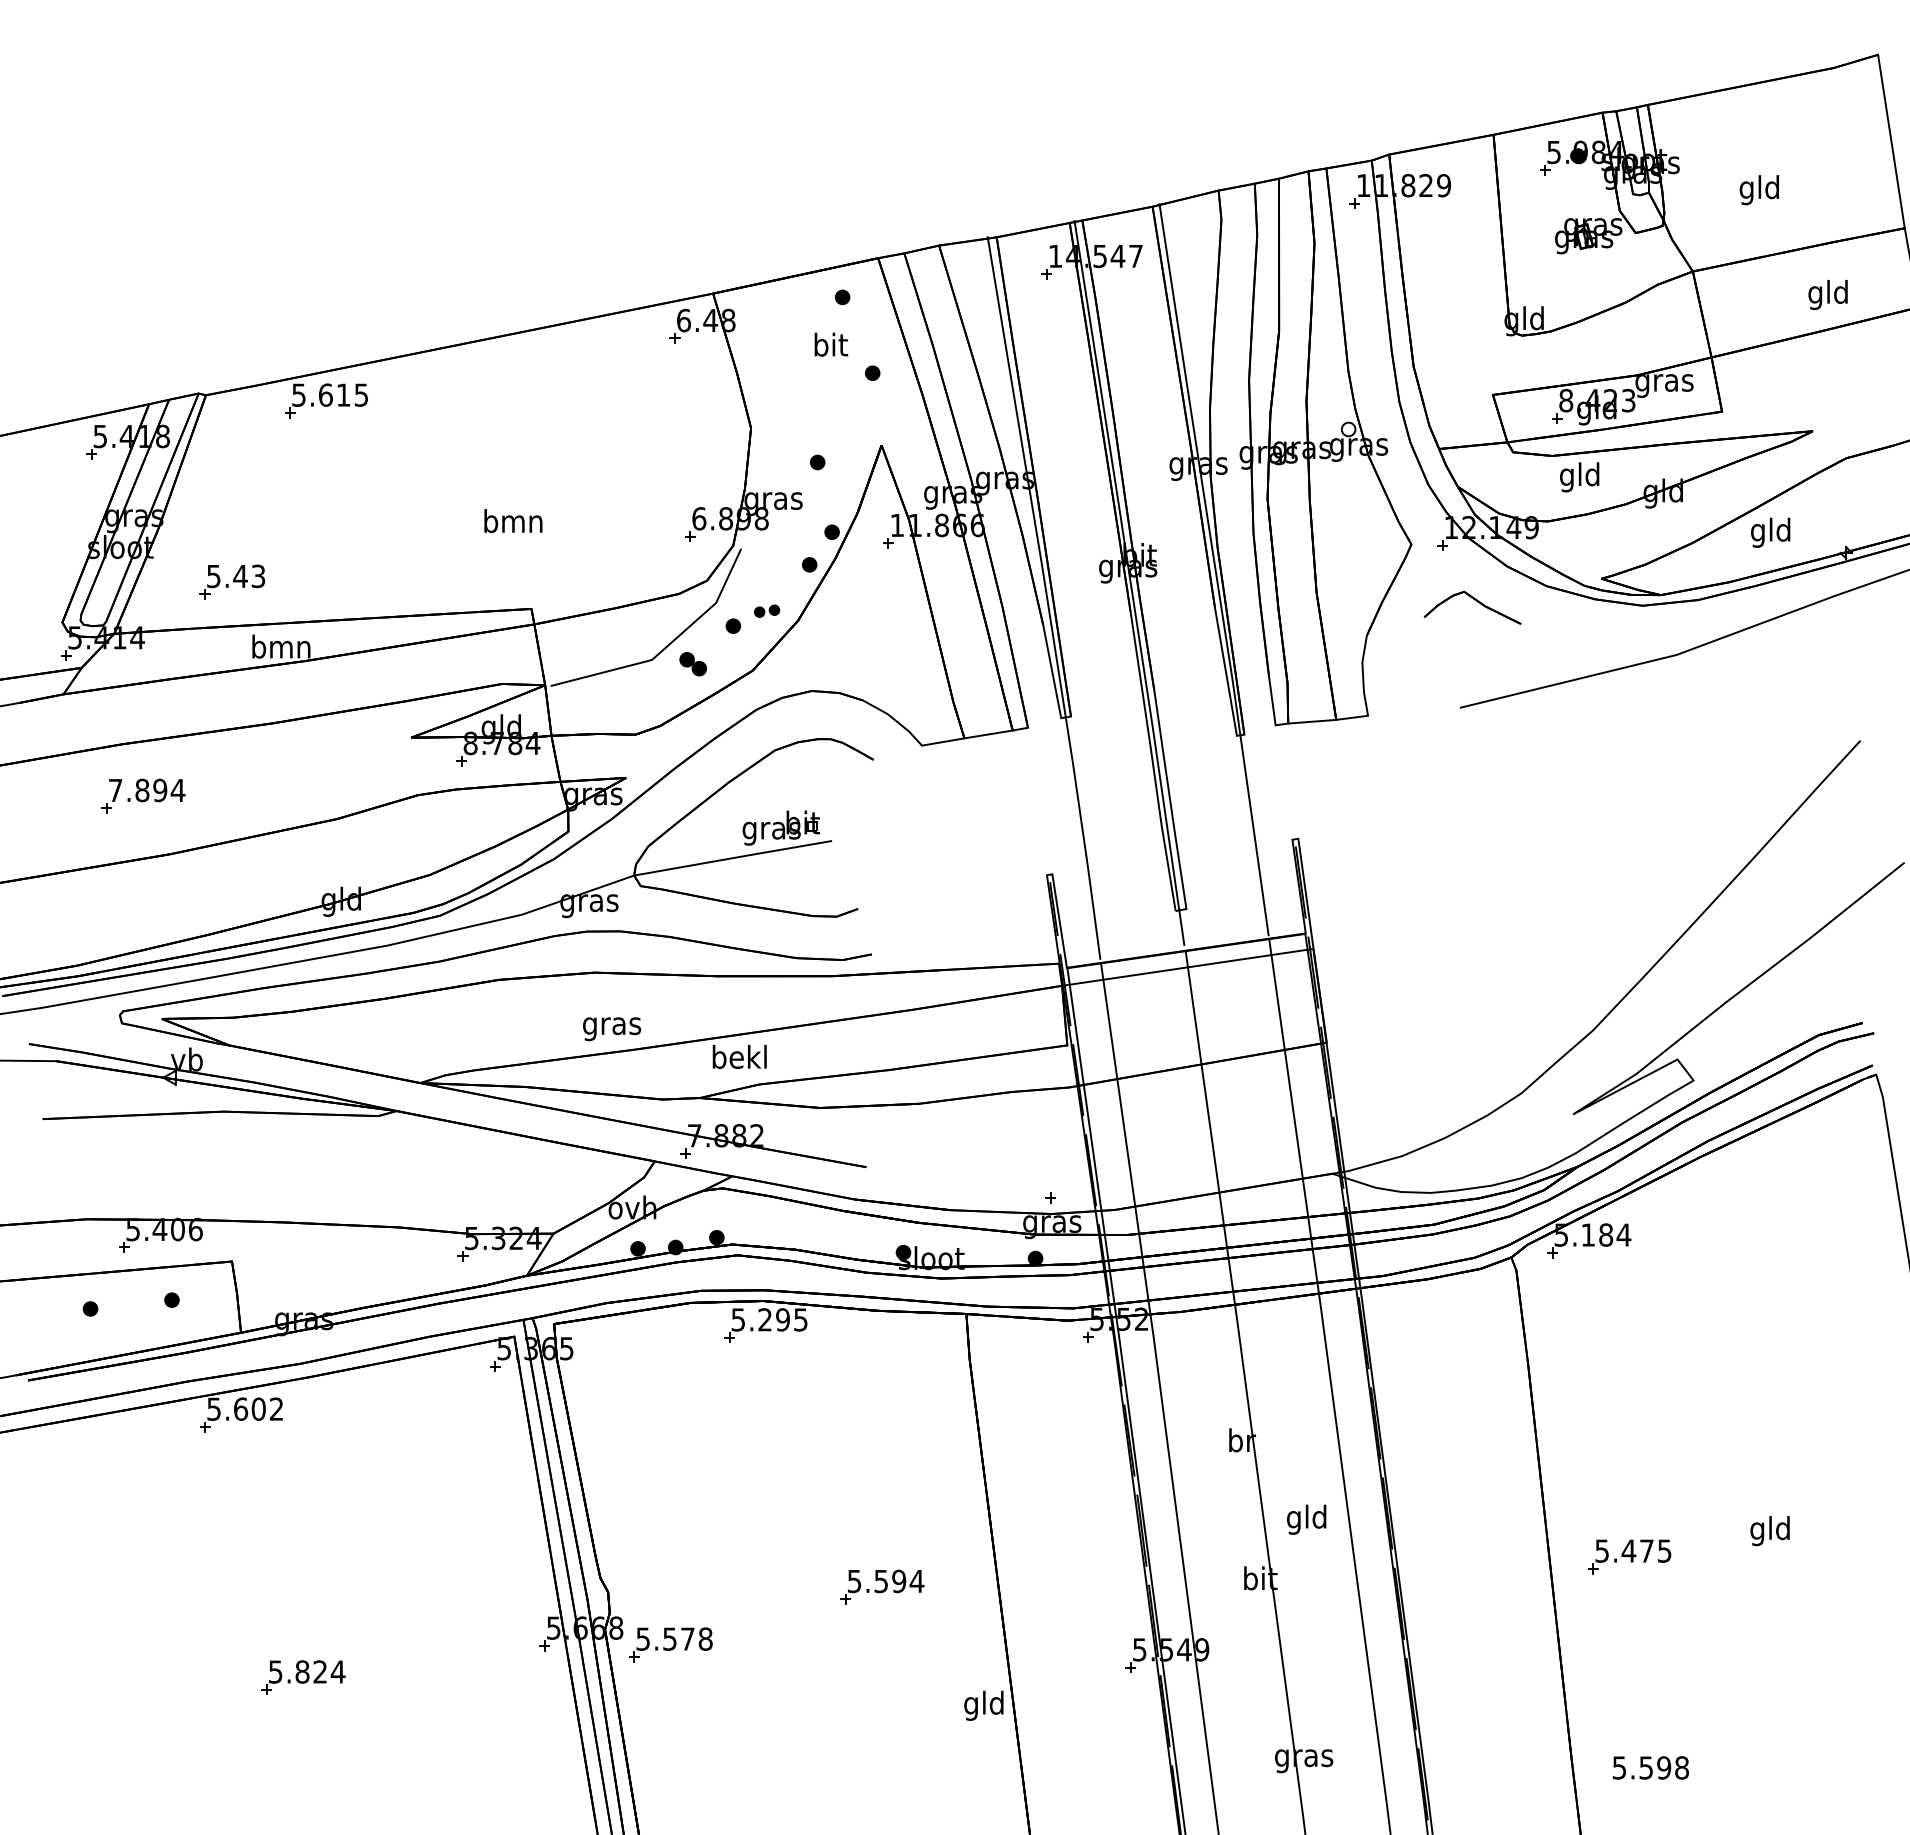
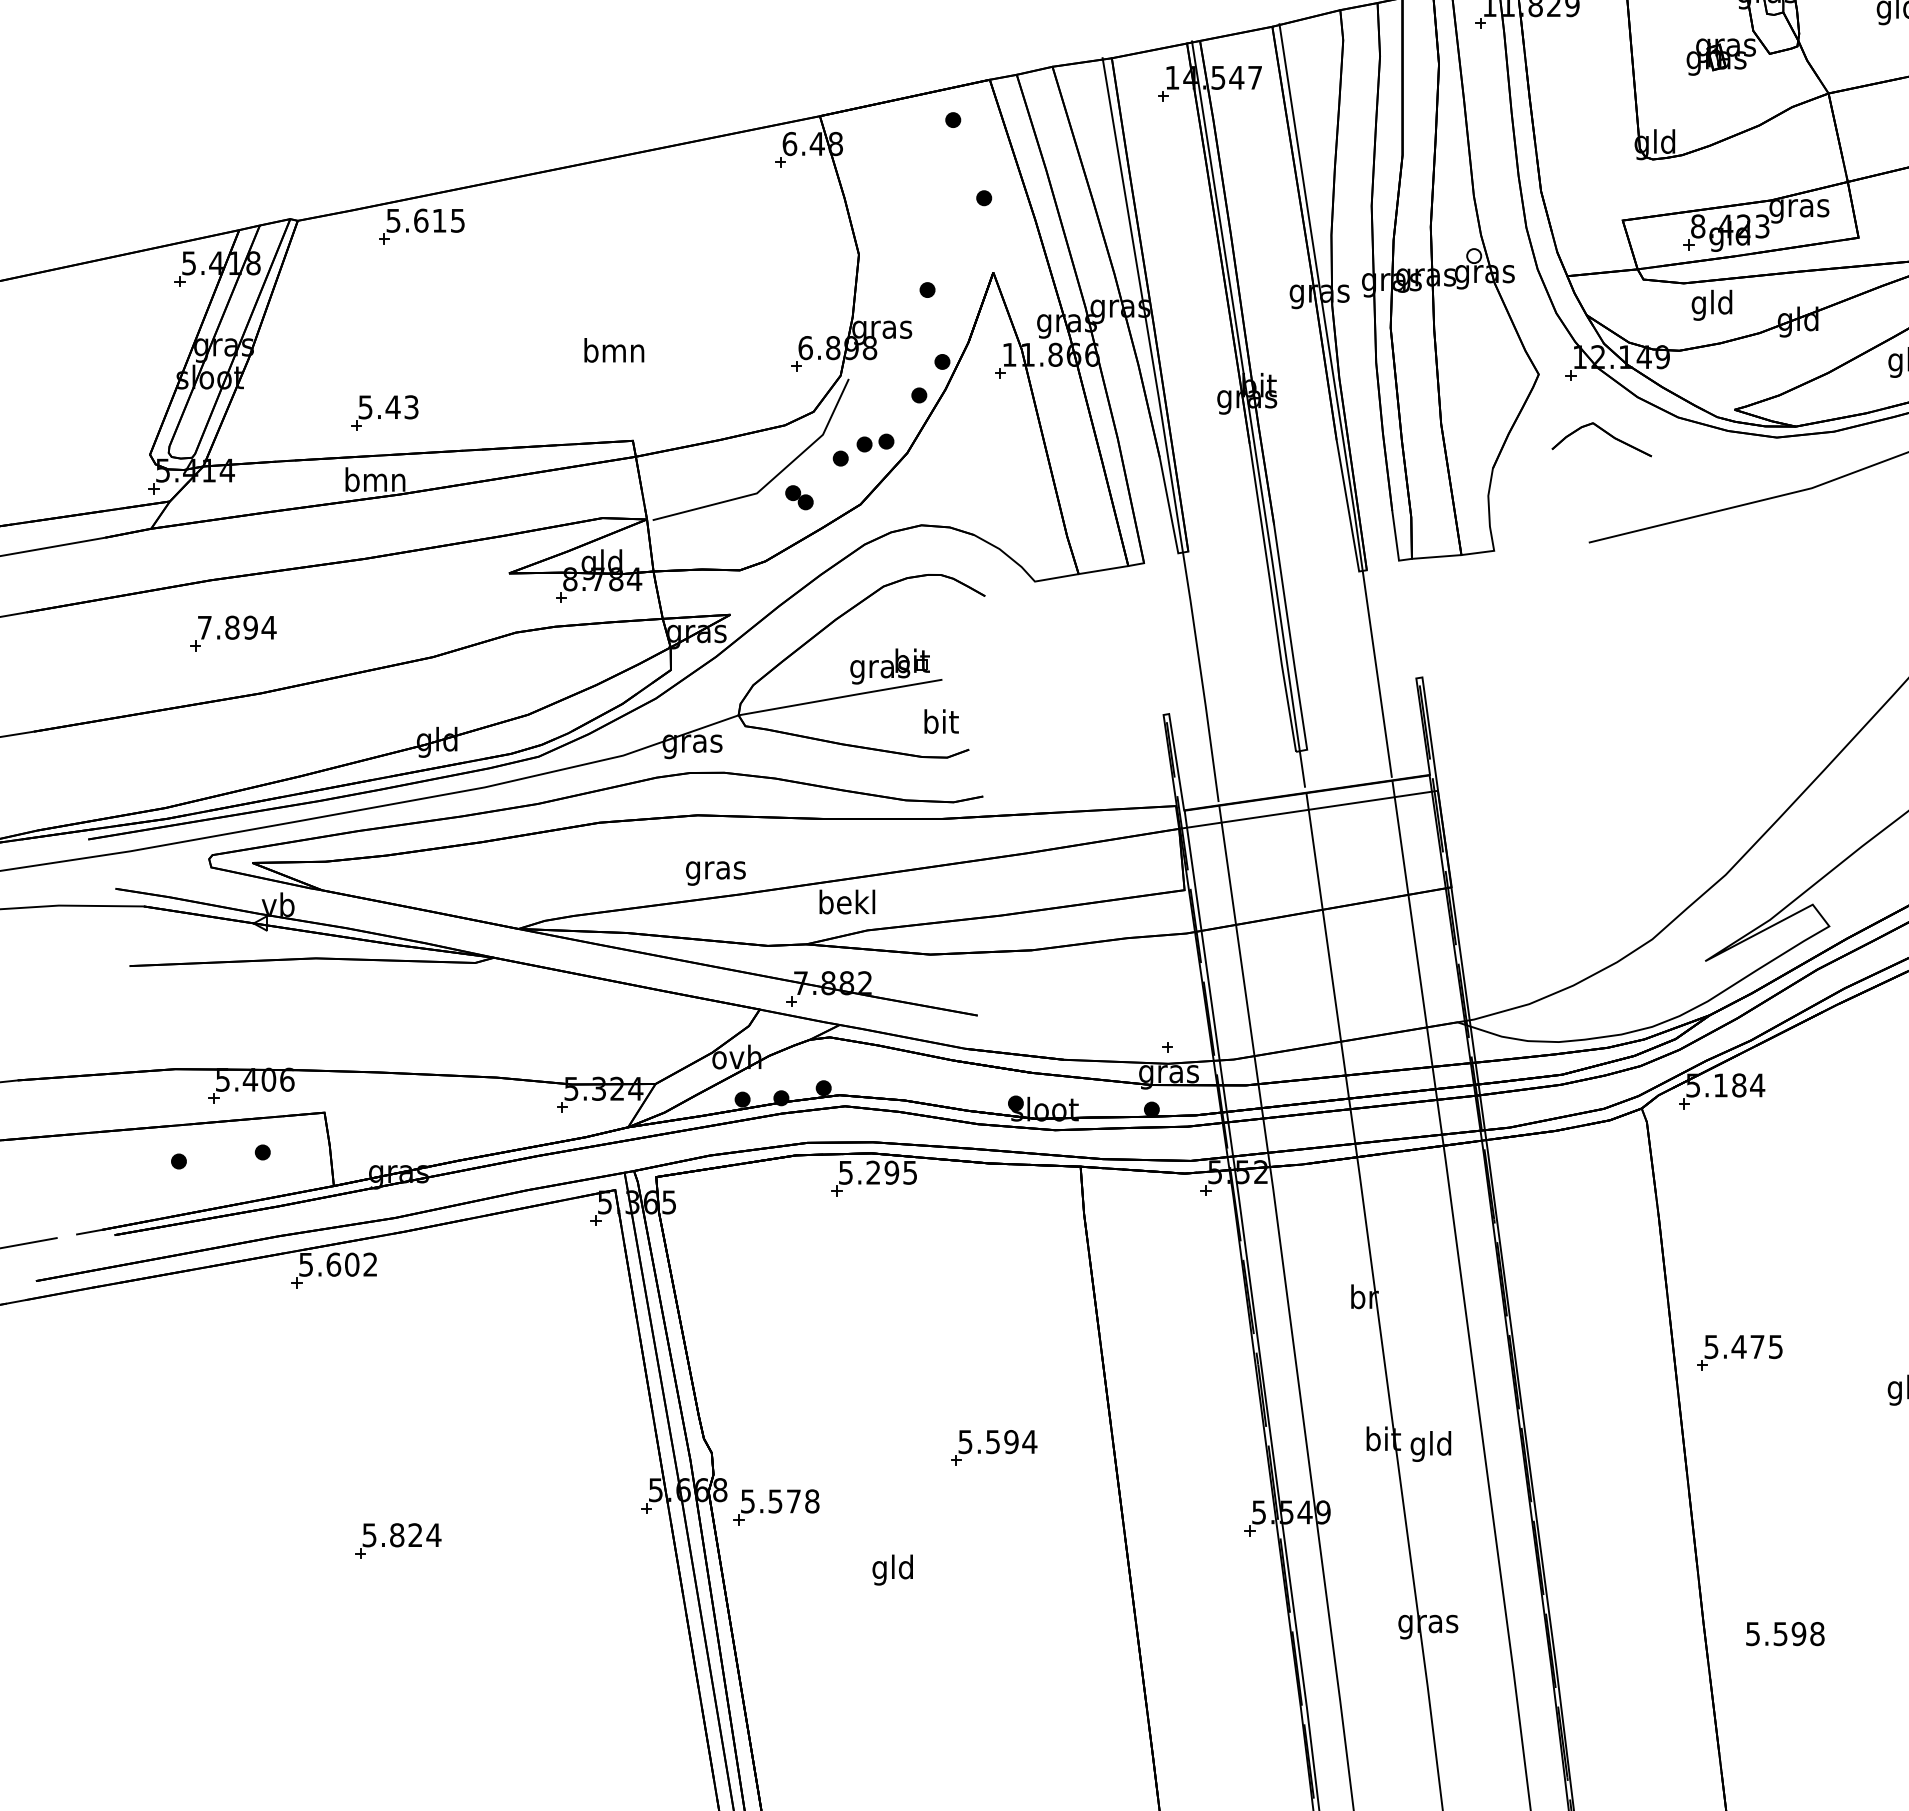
text: (831, 344) -> (941, 721), moved
part: (232, 581) -> (384, 412), moved
part: (766, 611) -> (874, 443), size x1.43
text: (1306, 1519) -> (1430, 1446), moved
part: (1629, 1556) -> (1739, 1352), moved
text: (983, 1705) -> (892, 1569), moved

